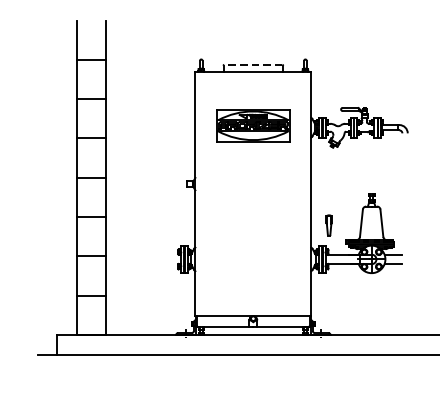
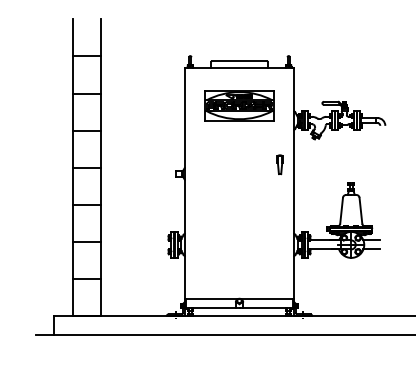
line: (253, 65) -> (239, 61), dashed -> solid
part: (253, 125) -> (239, 105), moved
part: (328, 225) -> (279, 164), moved

